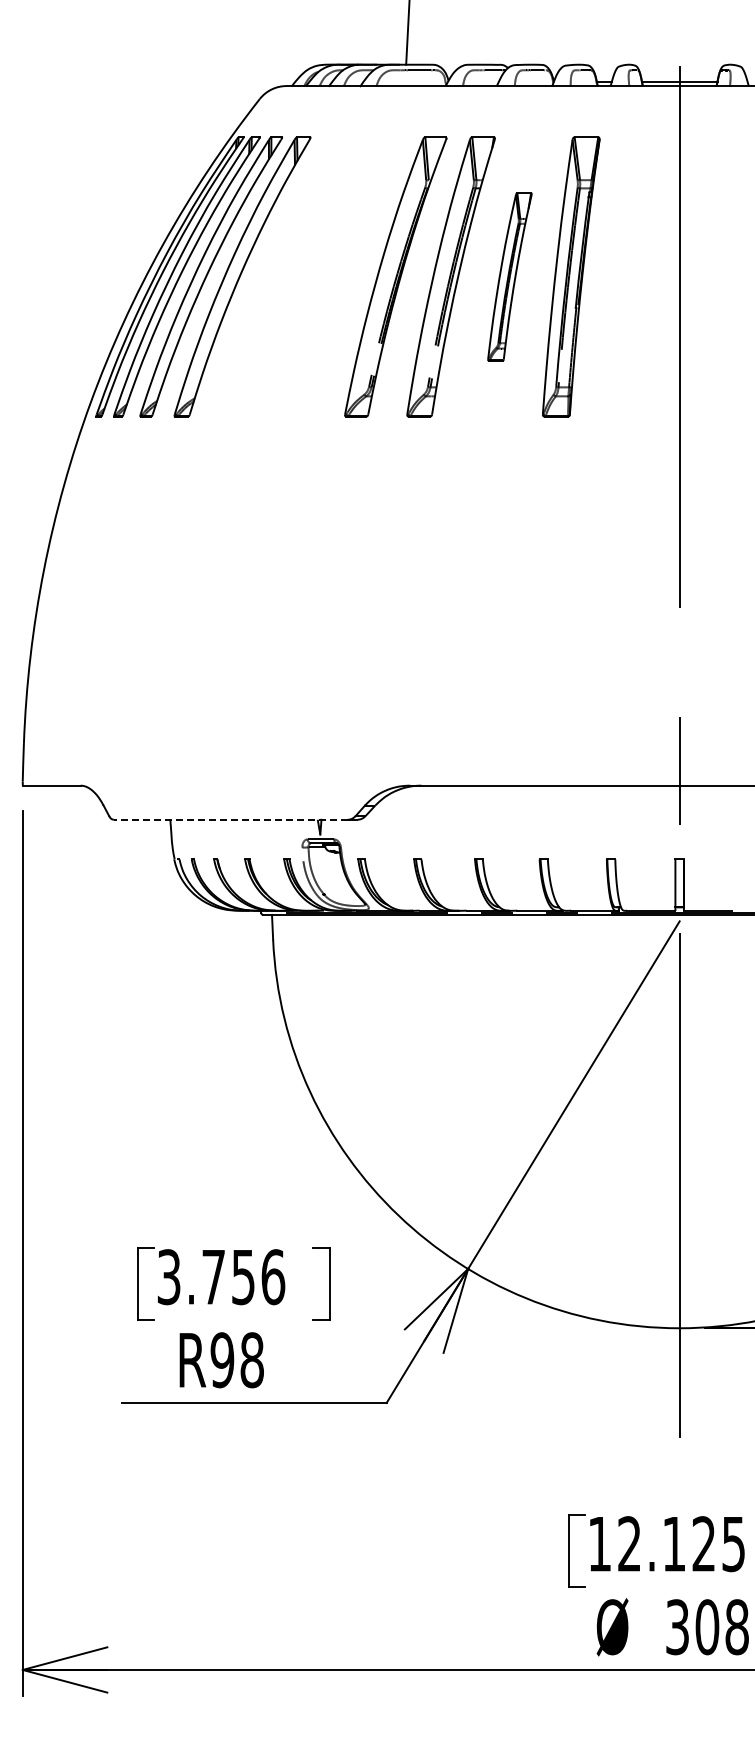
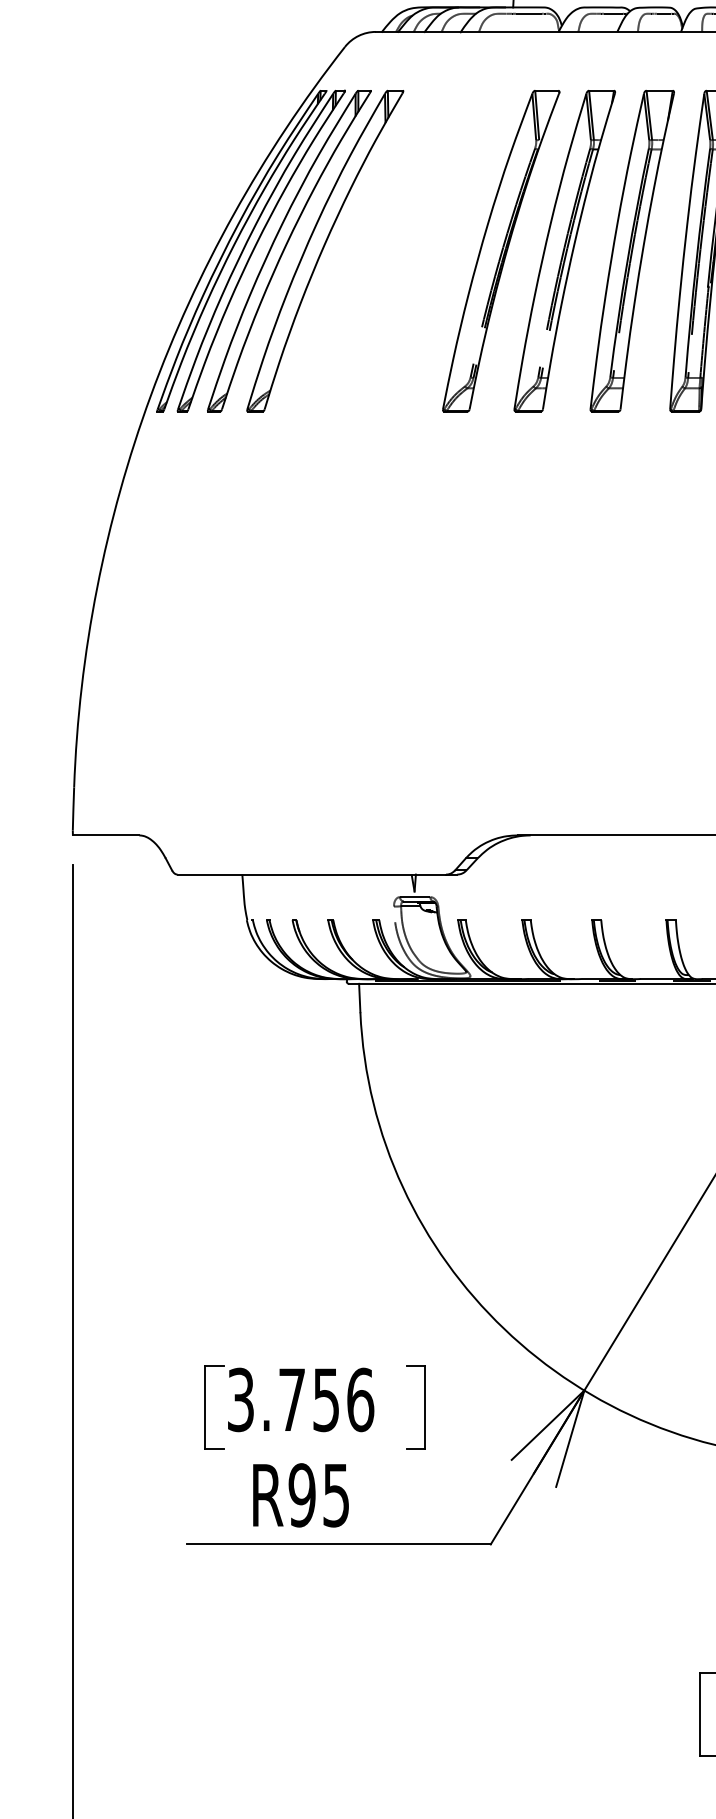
part: (509, 276) -> (631, 250), size x1.67
line: (230, 819) -> (311, 874), dashed -> solid
text: (251, 1360) -> (335, 1495), R98 -> R95

